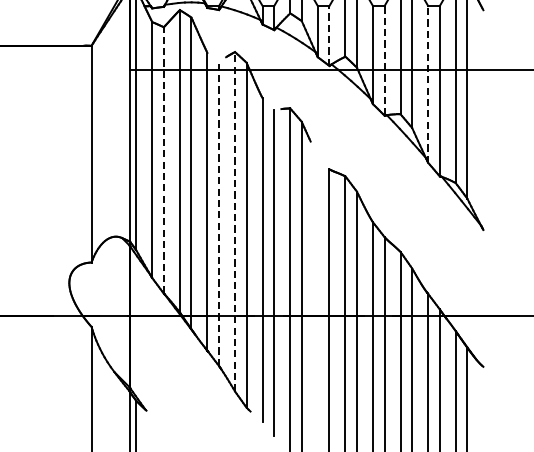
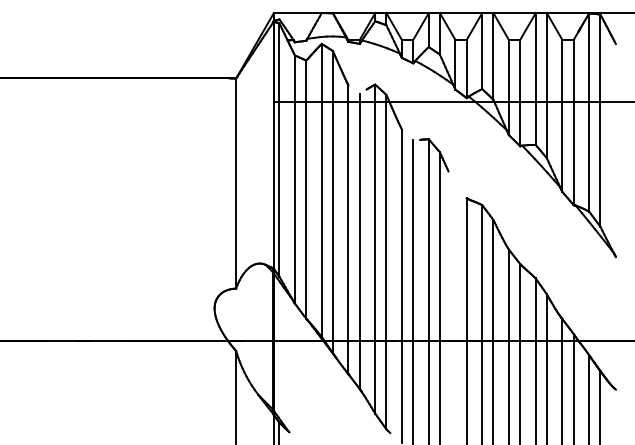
line: (329, 35) -> (466, 68), dashed -> solid
line: (384, 60) -> (520, 92), dashed -> solid
line: (428, 84) -> (562, 116), dashed -> solid
line: (164, 160) -> (306, 189), dashed -> solid
line: (218, 213) -> (359, 241), dashed -> solid
line: (235, 221) -> (375, 248), dashed -> solid

